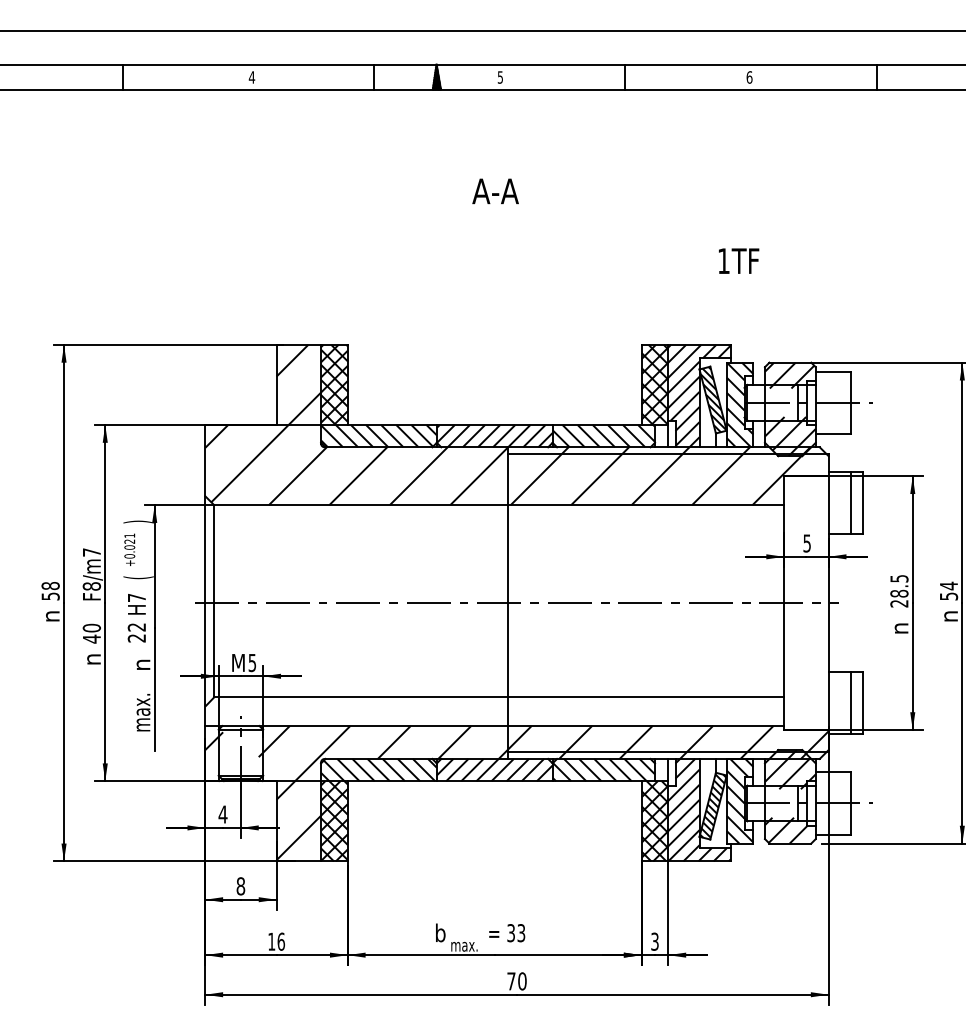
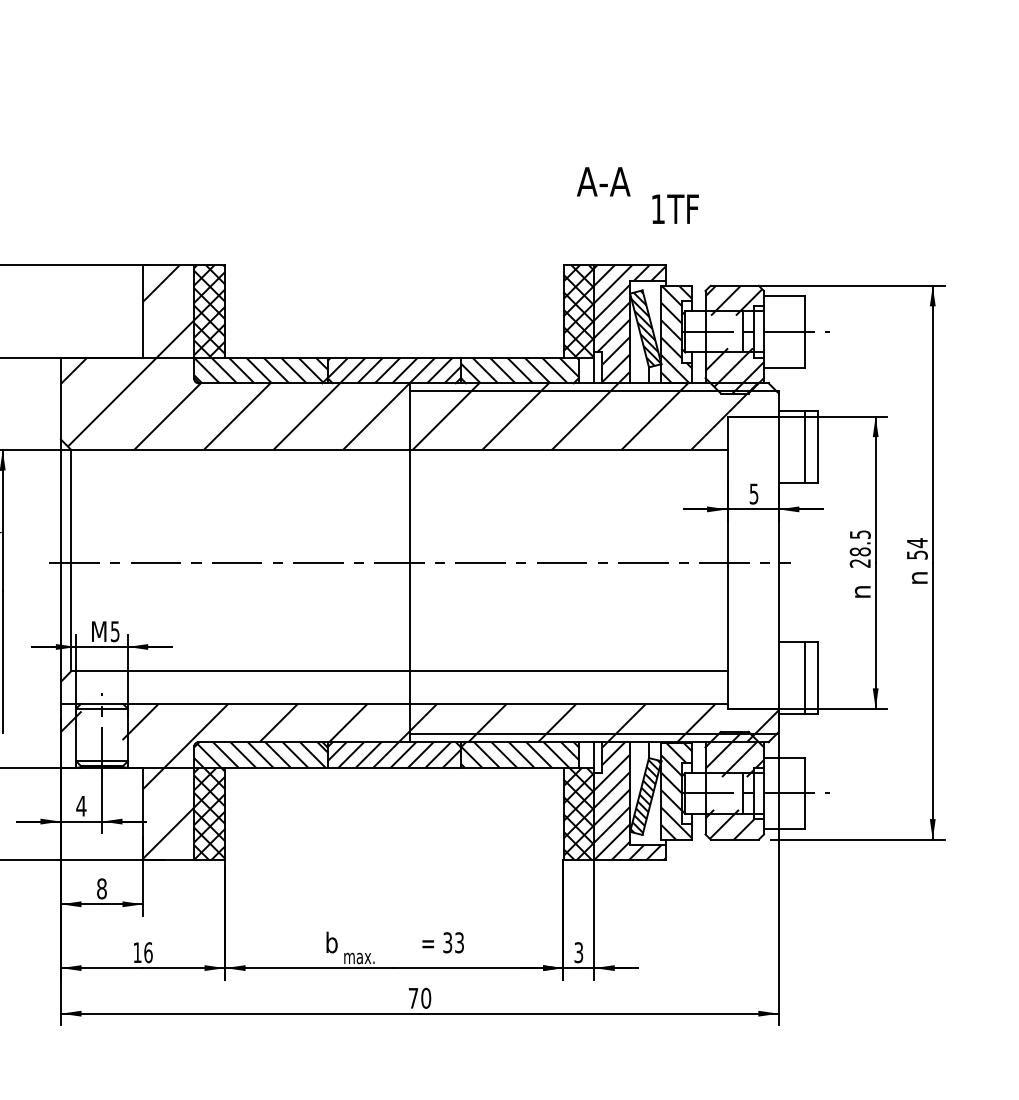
text: (495, 191) -> (603, 181), moved
text: (739, 260) -> (676, 208), moved
text: (507, 933) -> (443, 943), moved

